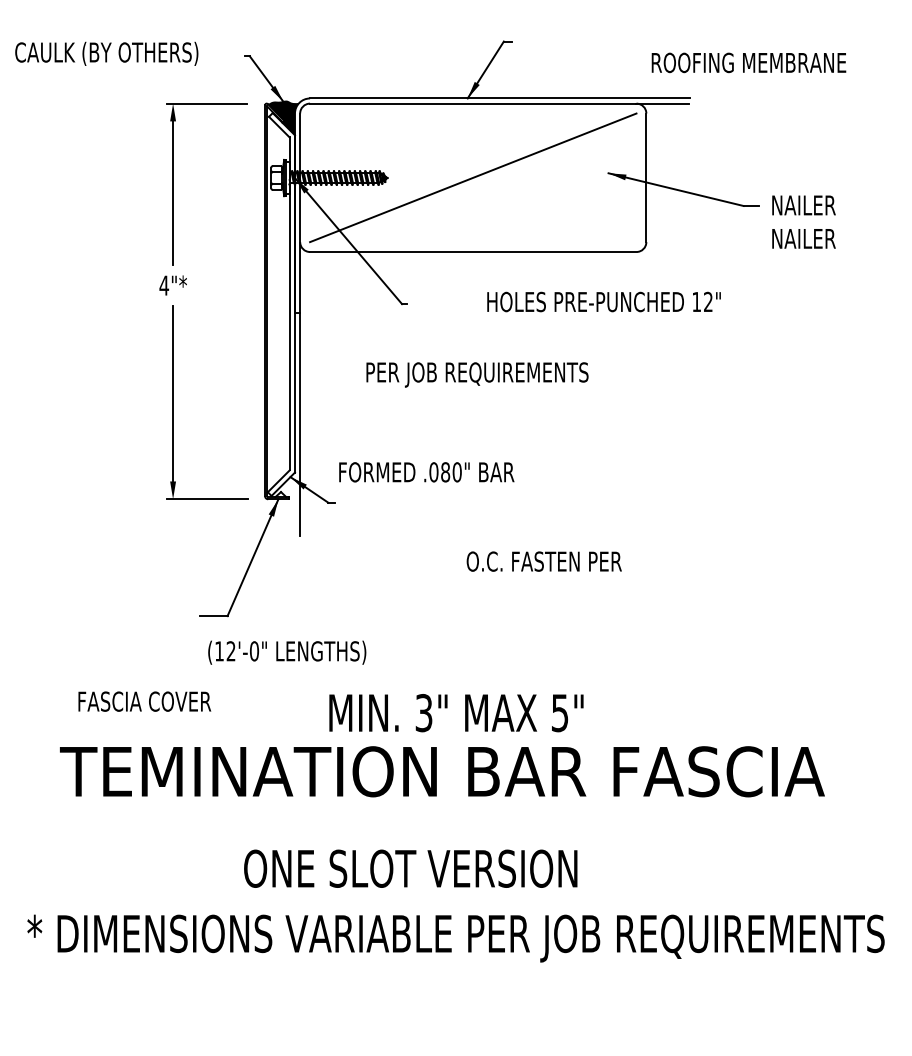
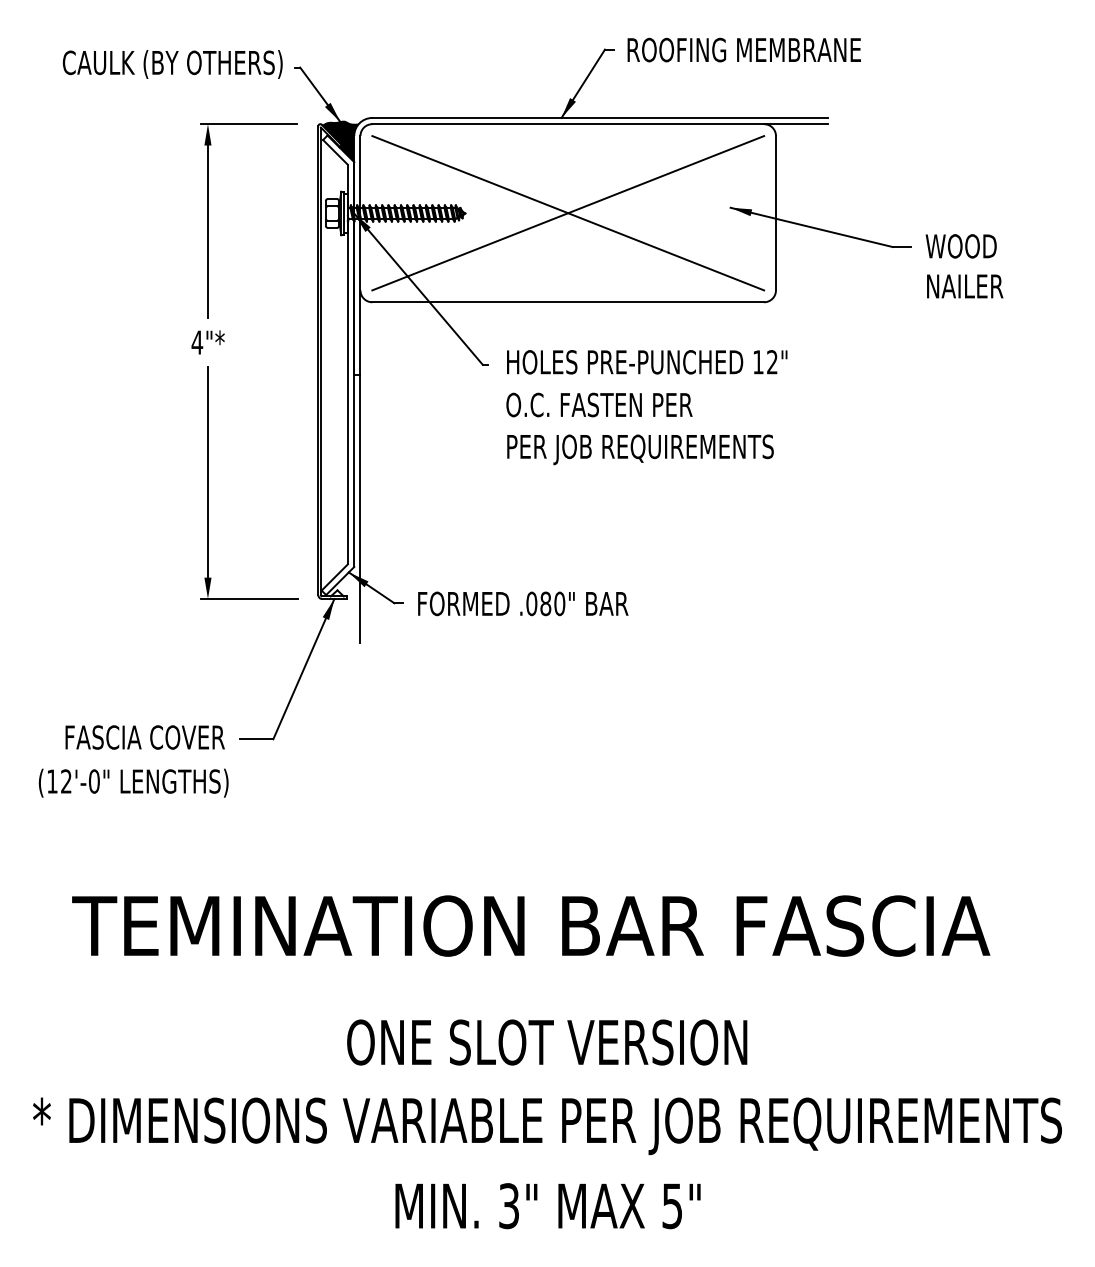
text: (106, 53) -> (172, 64), moved
text: (748, 62) -> (743, 49), moved
line: (473, 177) -> (568, 212), added
text: (803, 205) -> (964, 246), NAILER -> WOOD
text: (603, 301) -> (646, 361), moved
text: (477, 374) -> (640, 449), moved
text: (426, 472) -> (522, 604), moved
text: (543, 561) -> (598, 404), moved
text: (287, 652) -> (134, 782), moved
text: (144, 701) -> (144, 737), moved
text: (456, 713) -> (548, 1206), moved
text: (410, 868) -> (546, 1042), moved

